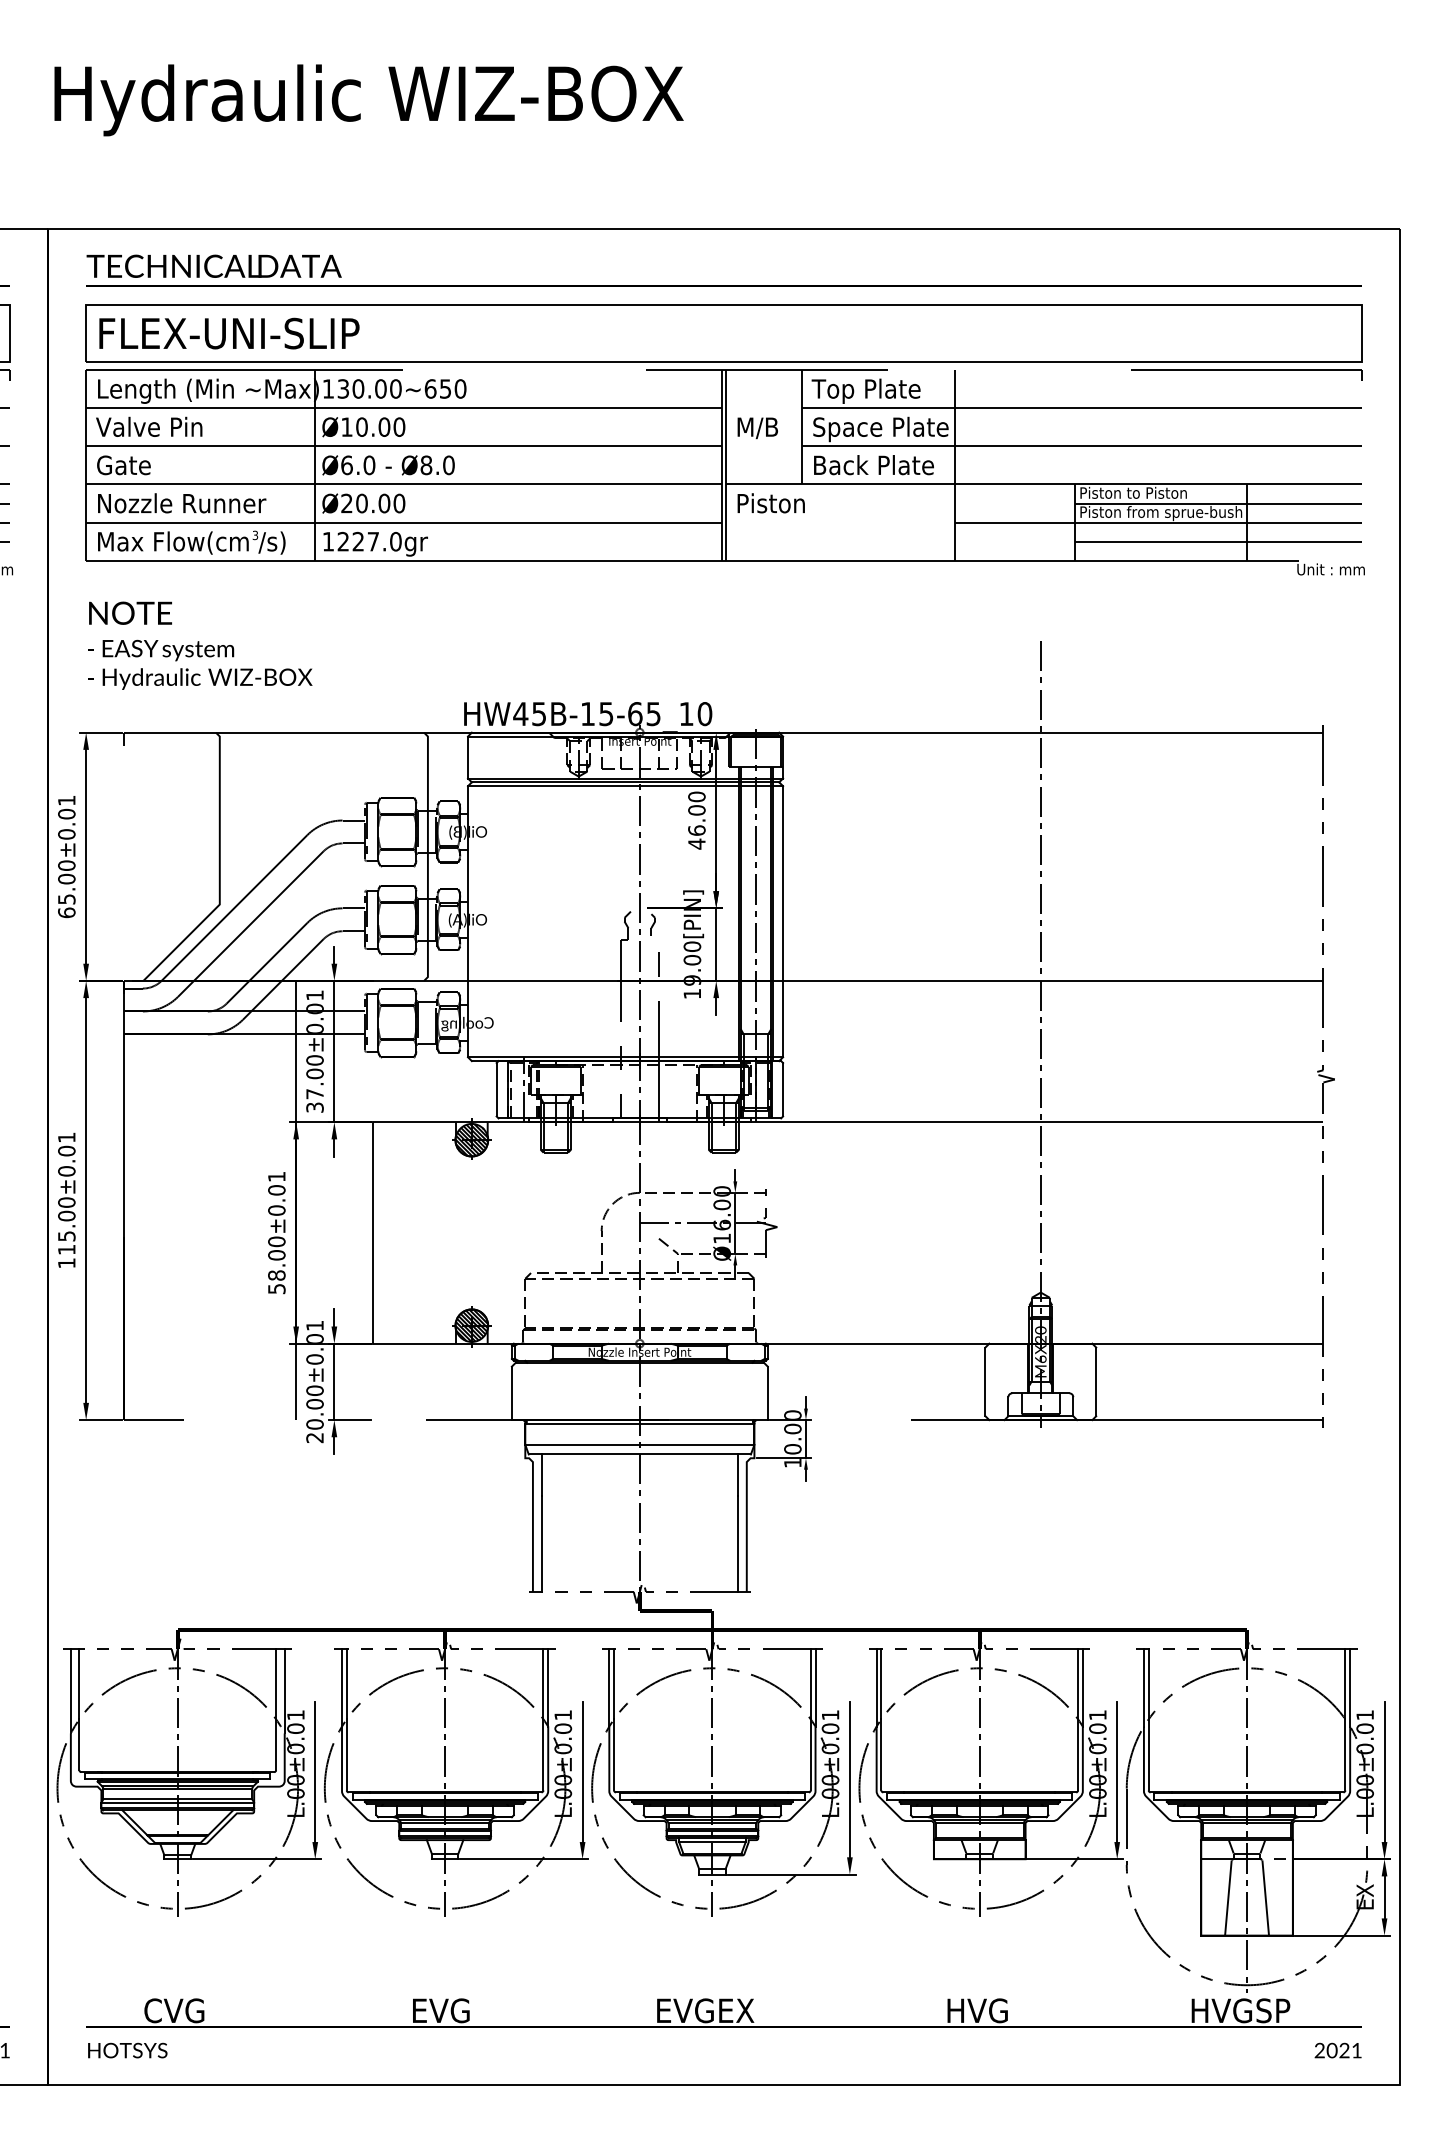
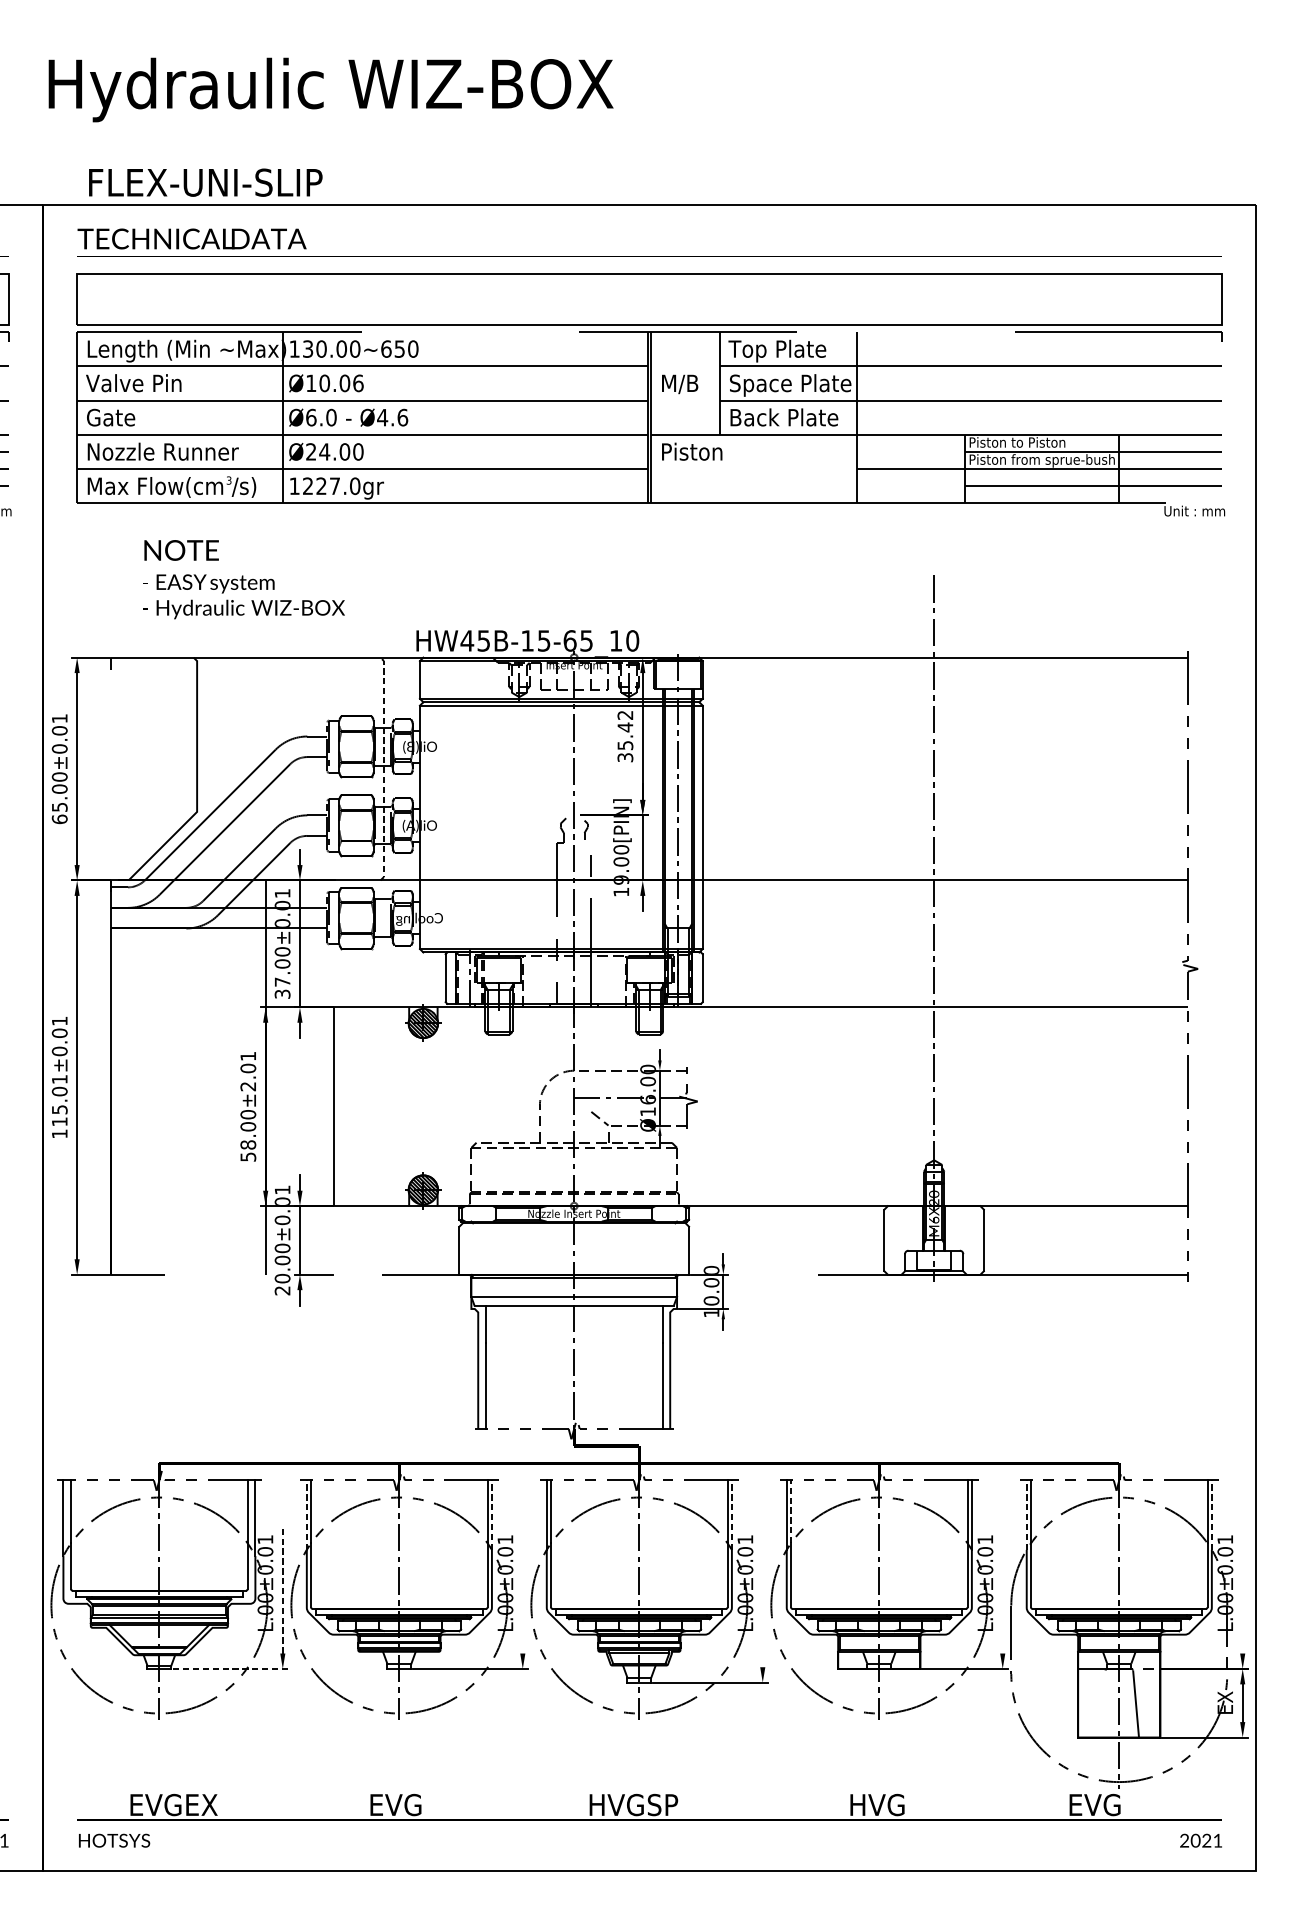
text: (229, 333) -> (205, 182), moved
text: (399, 426) -> (358, 382), Ø10.00 -> Ø10.06
text: (437, 465) -> (392, 417), Ø8.0 -> Ø4.6
text: (361, 503) -> (324, 451), Ø20.00 -> Ø24.00
text: (200, 645) -> (244, 579), moved
text: (696, 820) -> (625, 736), 46.00 -> 35.42
line: (427, 856) -> (383, 768), solid -> dashed
text: (66, 1202) -> (59, 1079), 115.00±0.01 -> 115.01±0.01
text: (276, 1210) -> (248, 1086), 58.00±0.01 -> 58.00±2.01
line: (881, 1683) -> (791, 1511), solid -> dashed
line: (342, 1687) -> (307, 1514), solid -> dashed
line: (548, 1687) -> (492, 1514), solid -> dashed
line: (815, 1687) -> (731, 1514), solid -> dashed
line: (1143, 1687) -> (1026, 1514), solid -> dashed
line: (1350, 1687) -> (1212, 1514), solid -> dashed
line: (315, 1772) -> (283, 1591), solid -> dashed
line: (582, 1772) -> (522, 1591), removed
line: (1117, 1772) -> (1002, 1591), removed
line: (1384, 1772) -> (1242, 1591), removed
line: (849, 1779) -> (762, 1597), removed
line: (257, 1859) -> (230, 1669), solid -> dashed
line: (1228, 1897) -> (1102, 1703), removed
text: (193, 2010) -> (173, 1804), CVG -> EVGEX
text: (707, 2010) -> (634, 1804), EVGEX -> HVGSP
text: (1242, 2010) -> (1115, 1804), HVGSP -> EVG

